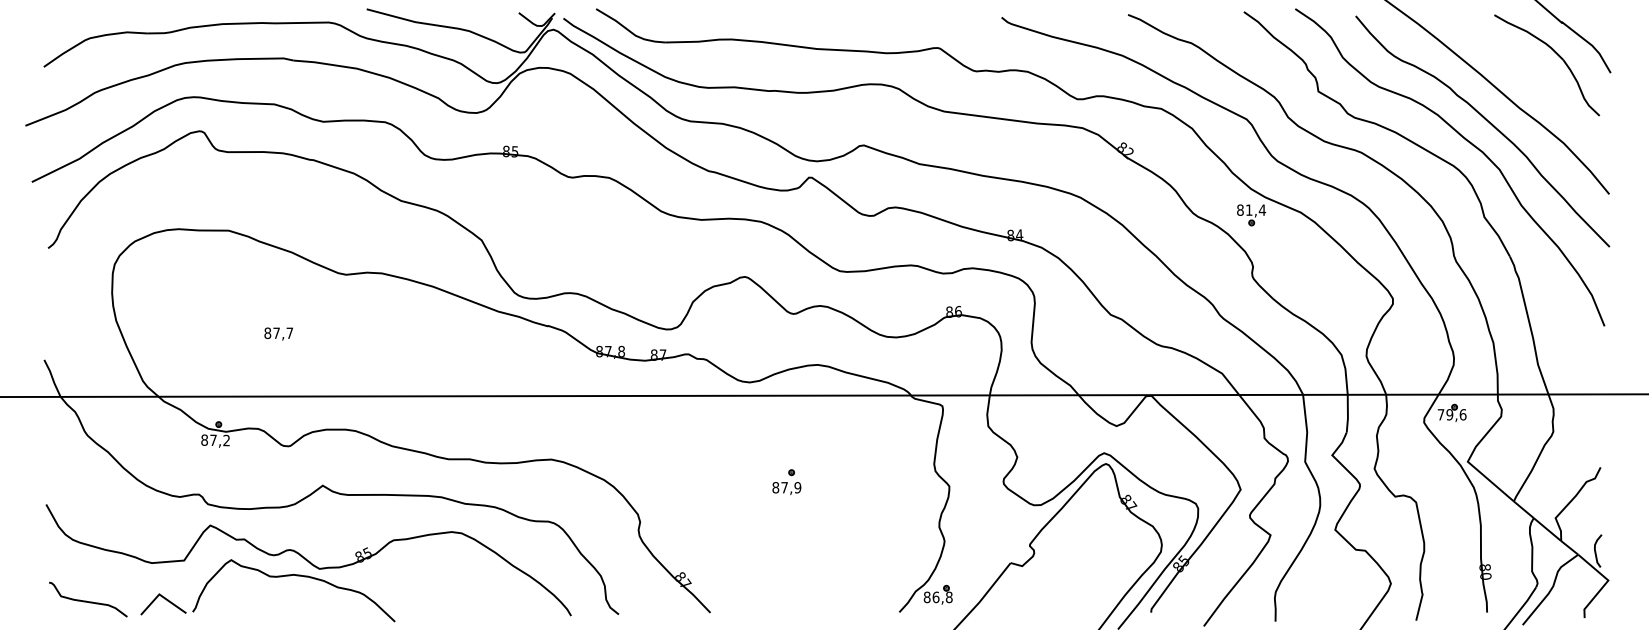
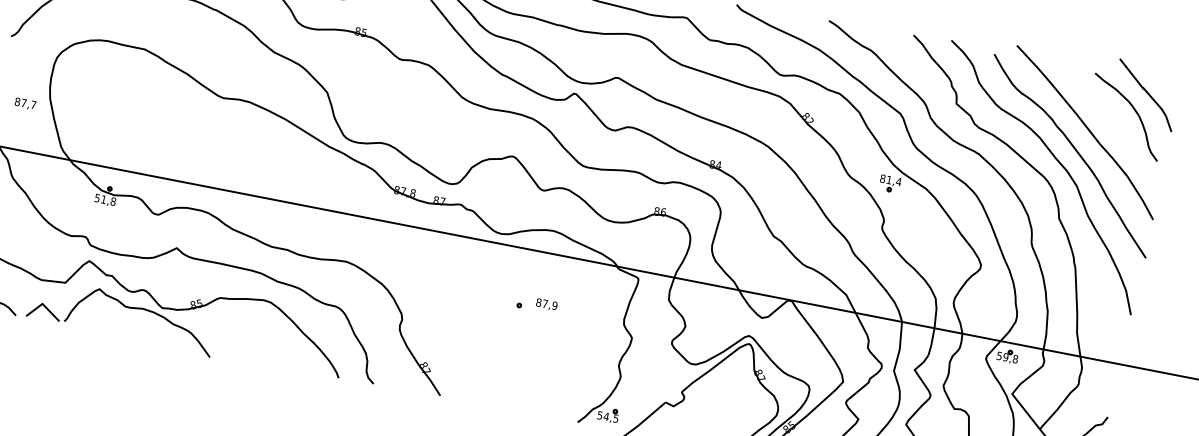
text: (278, 333) -> (25, 103), moved
text: (1451, 414) -> (1007, 357), 79,6 -> 59,8
text: (215, 440) -> (105, 200), 87,2 -> 51,8
text: (786, 488) -> (546, 304), moved
text: (937, 597) -> (607, 417), 86,8 -> 54,5

